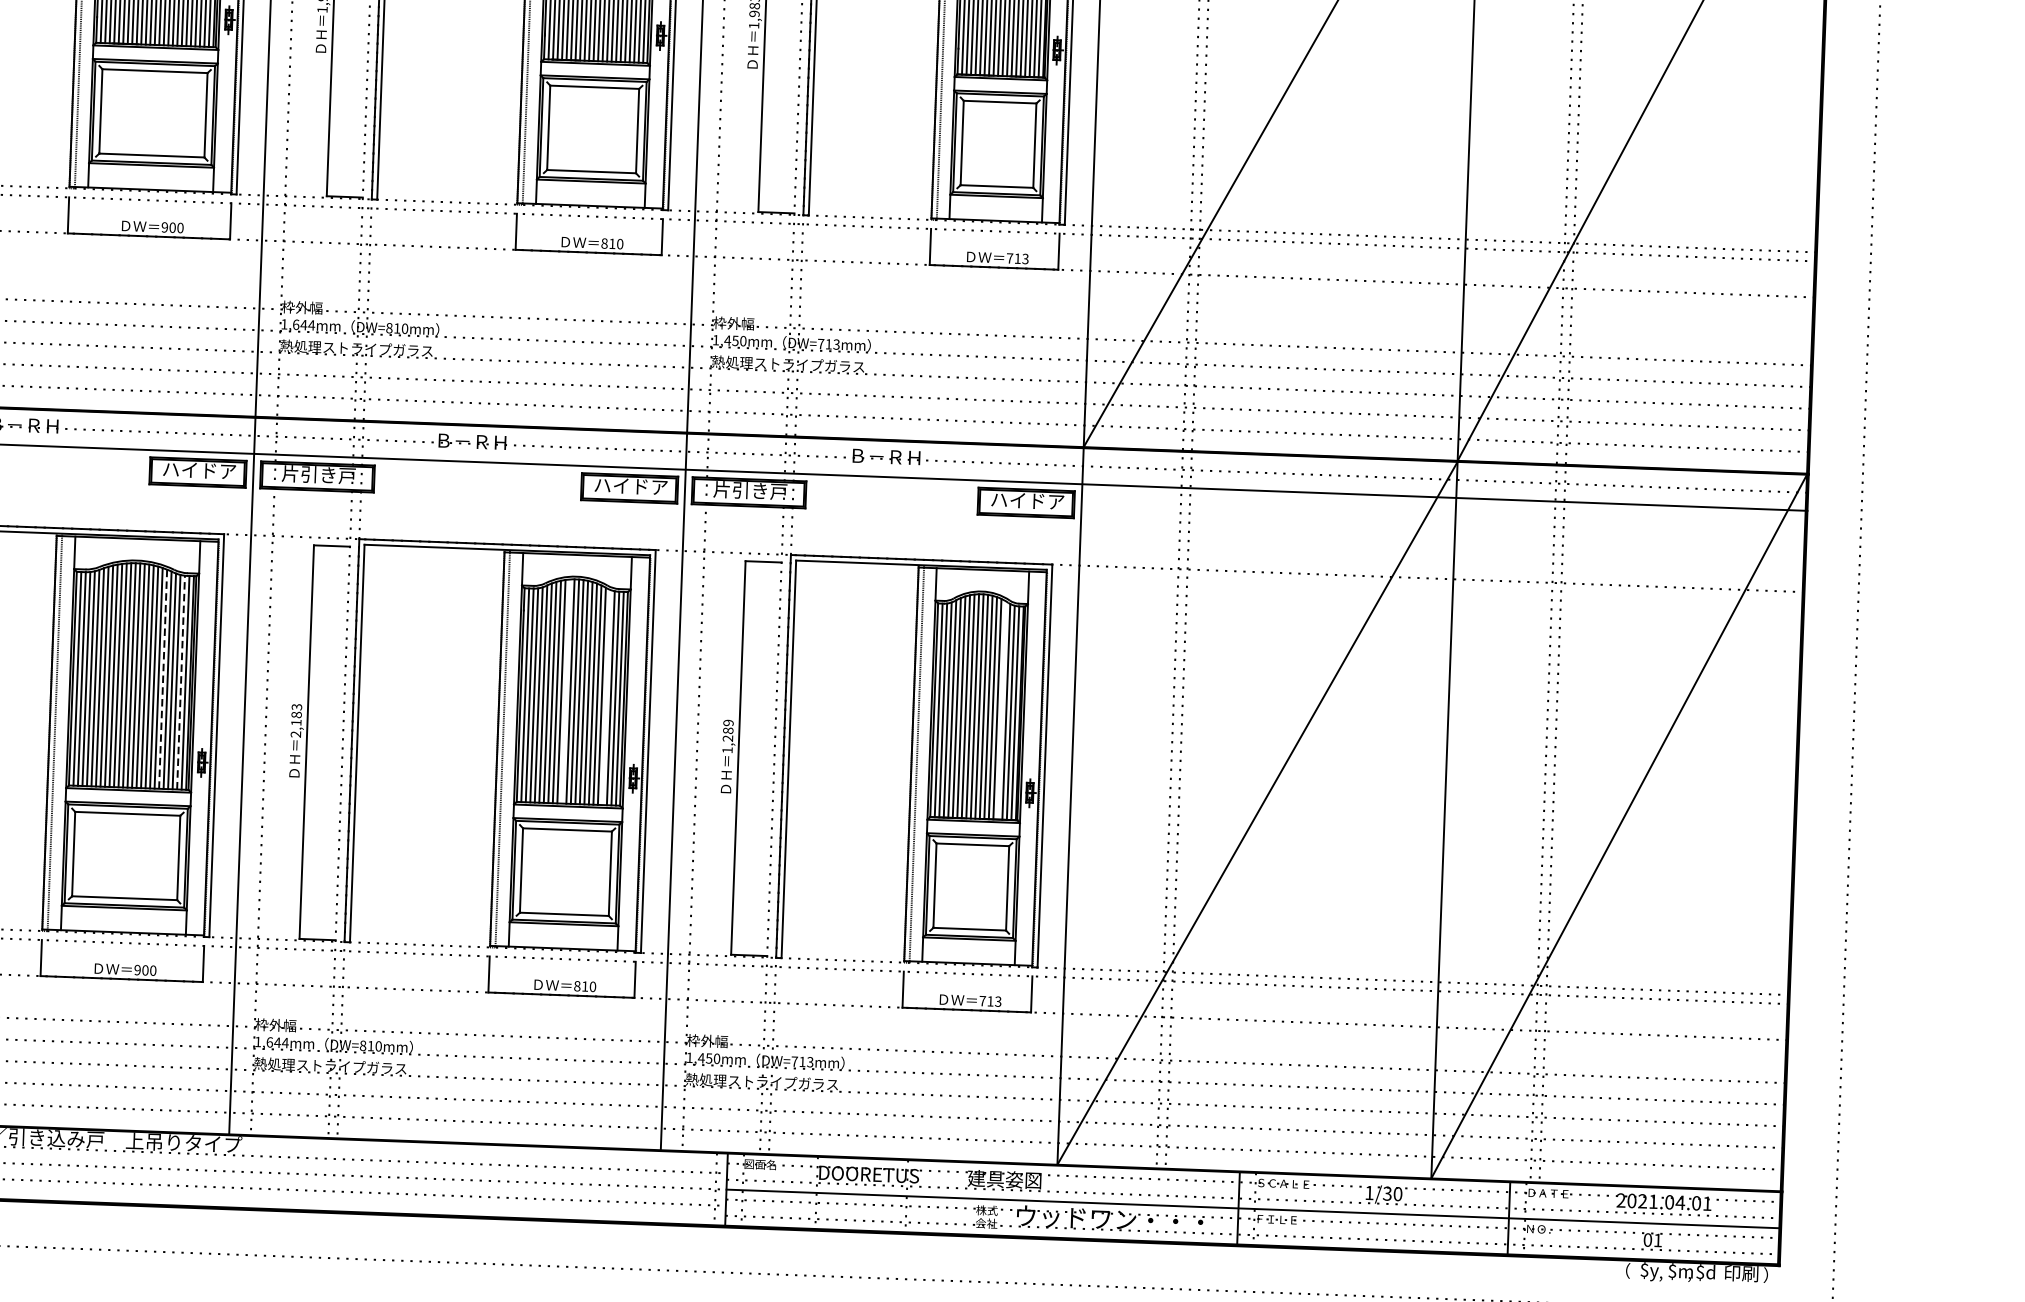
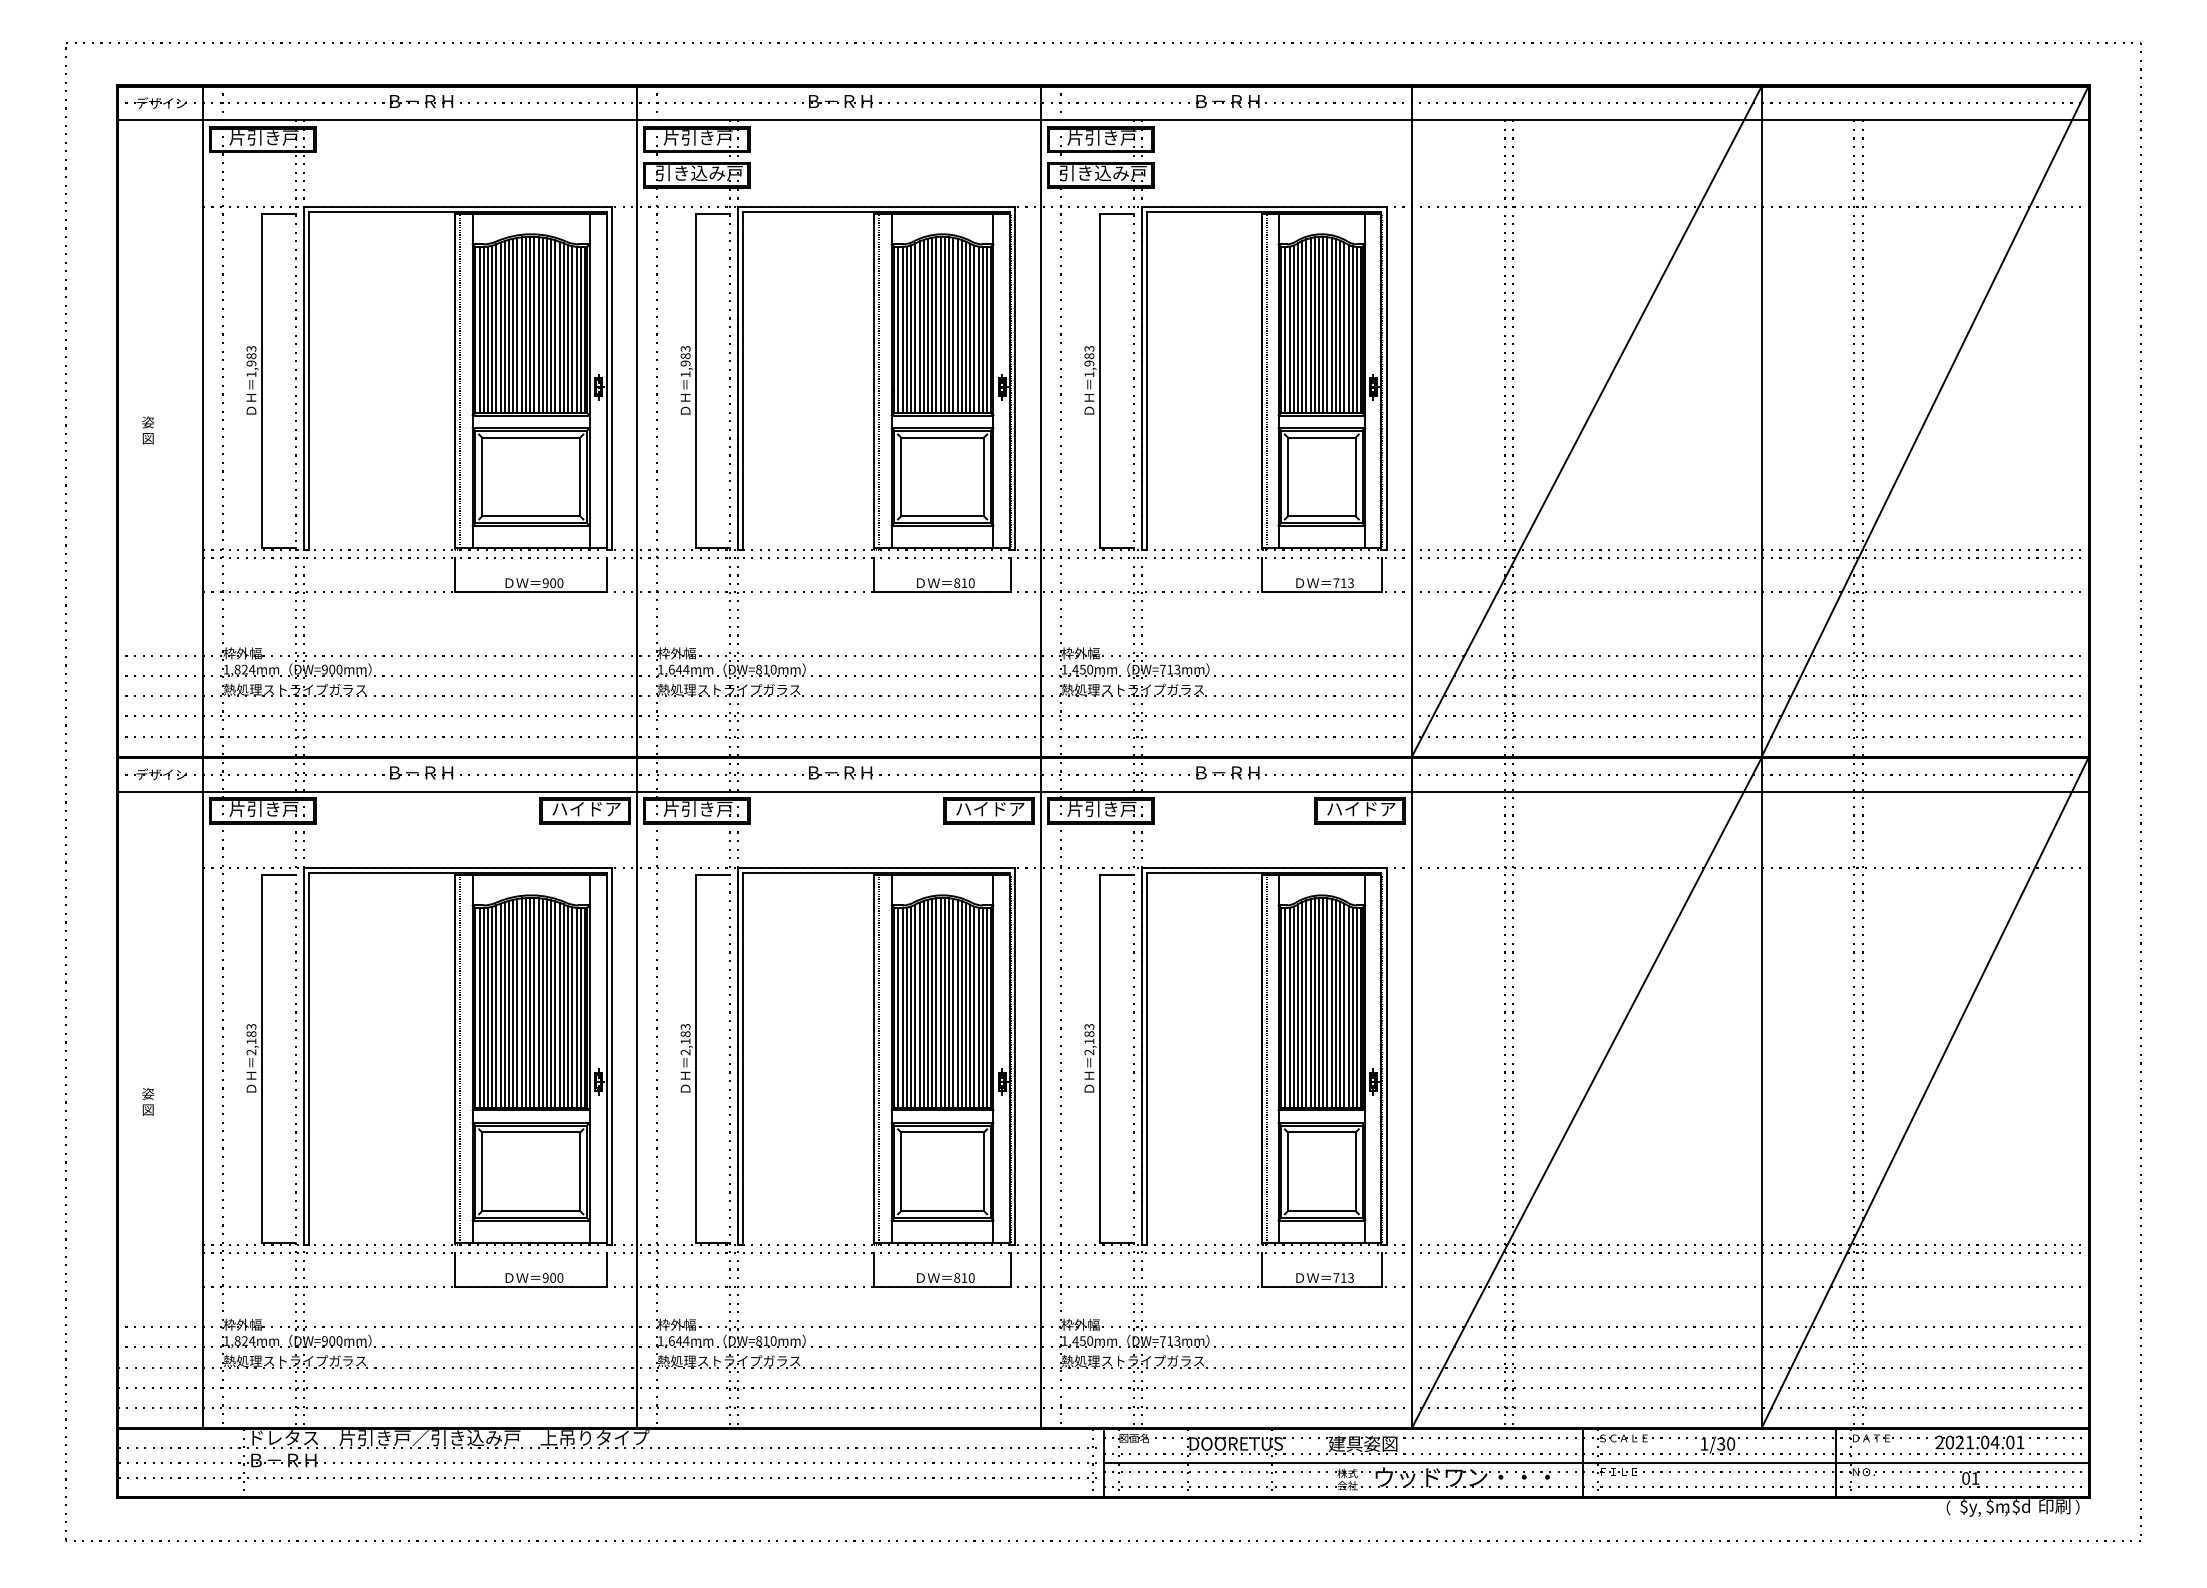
line: (162, 679) -> (559, 1005), dashed -> solid
line: (181, 682) -> (576, 1007), dashed -> solid
line: (566, 690) -> (936, 1002), added
line: (606, 696) -> (974, 1006), added
line: (1002, 710) -> (1344, 1005), added
text: (728, 736) -> (1089, 1039), 1,289 -> 2,183

